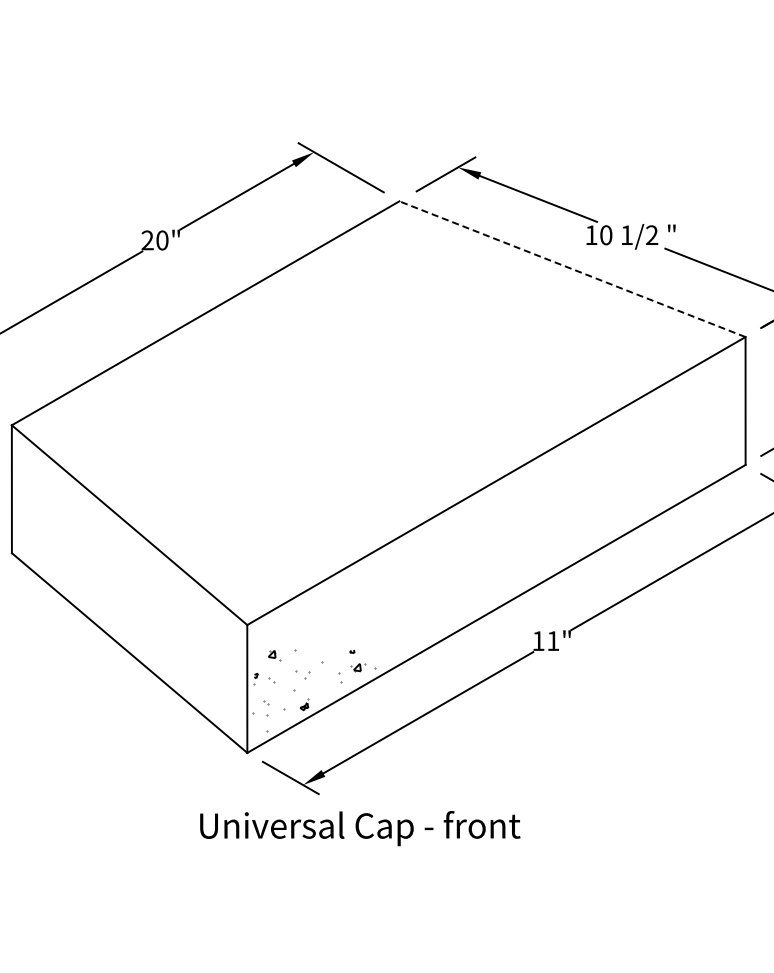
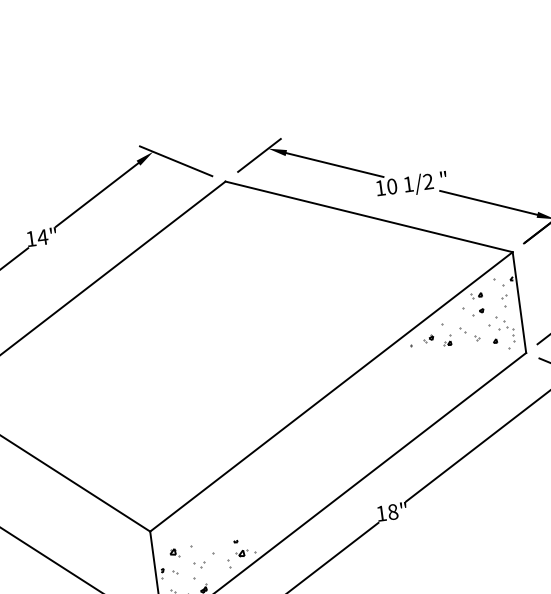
text: (154, 240) -> (36, 238), 20" -> 14"
line: (572, 269) -> (369, 217), dashed -> solid
hatch: (671, 411) -> (462, 318), added
text: (553, 641) -> (393, 512), 11" -> 18"

